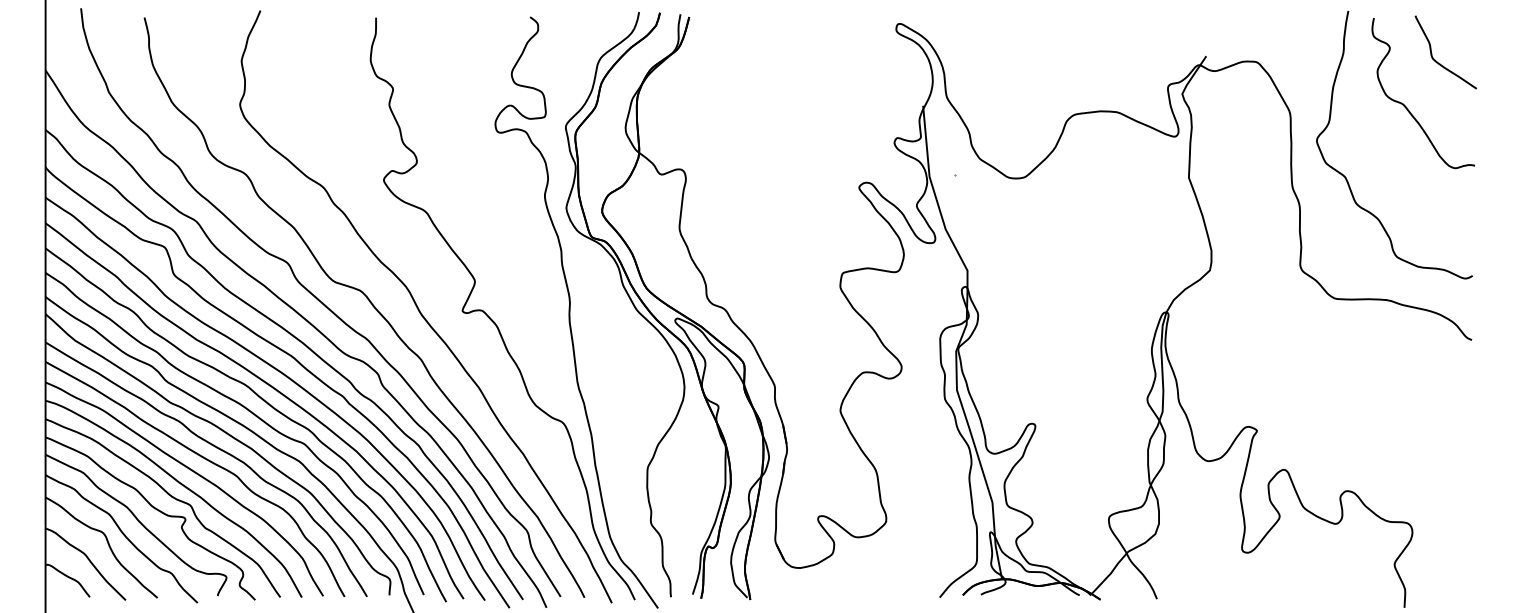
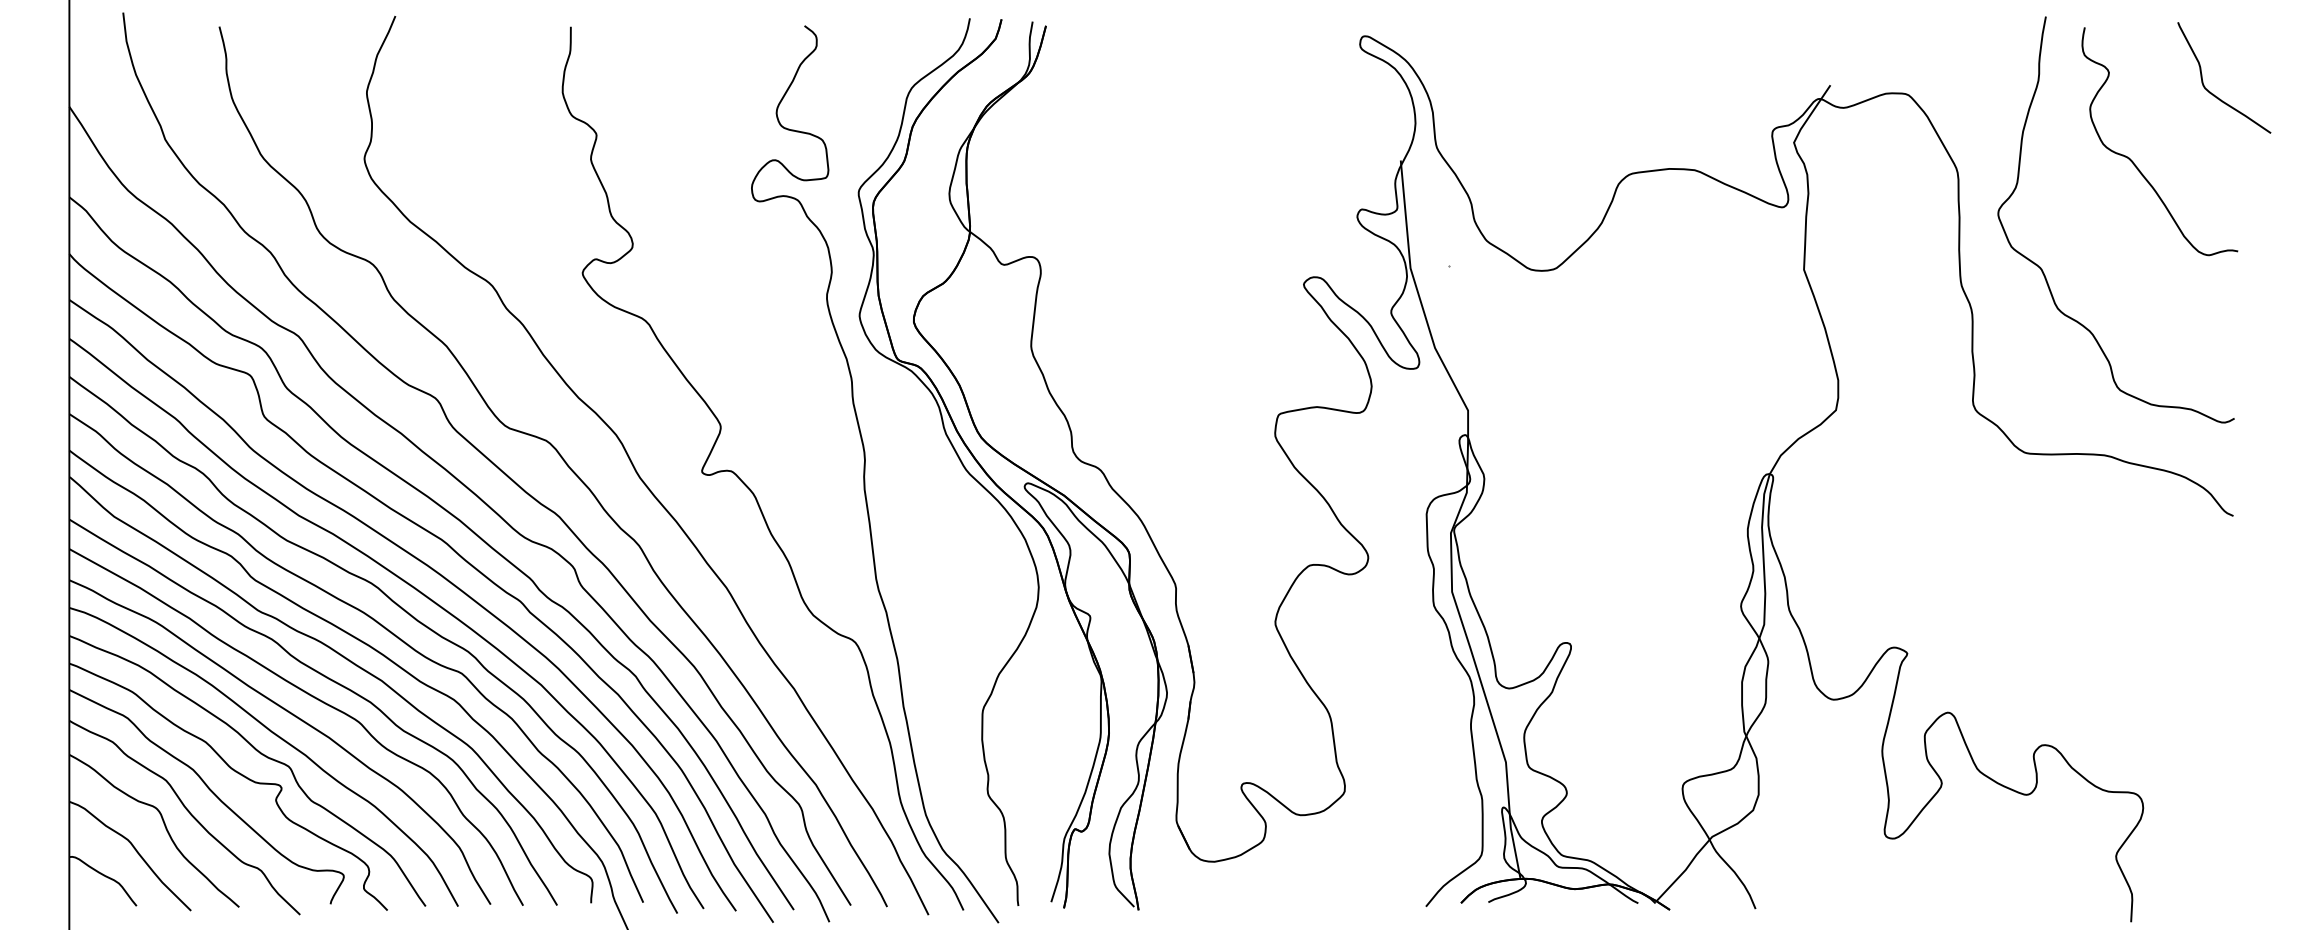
curve: (1436, 60) -> (2210, 90), moved

